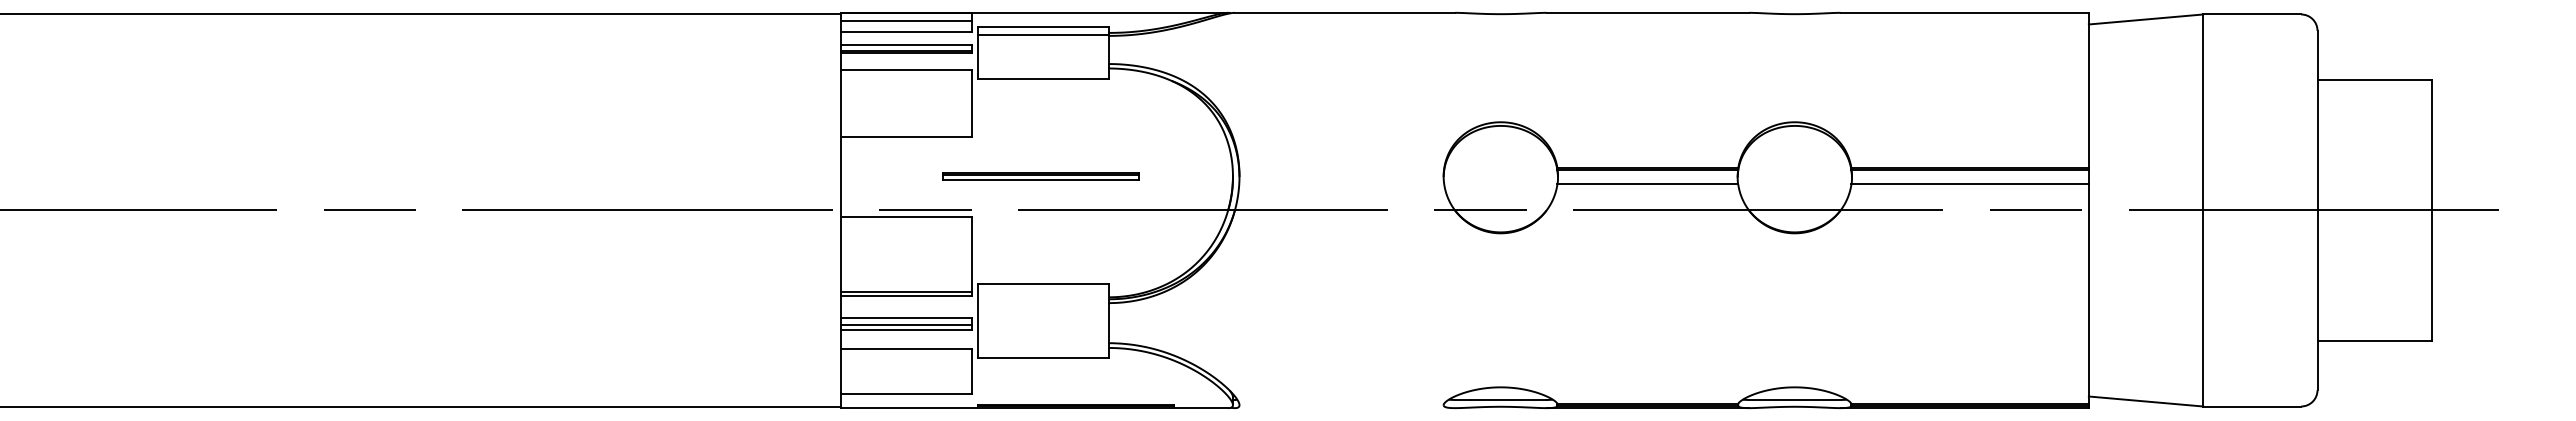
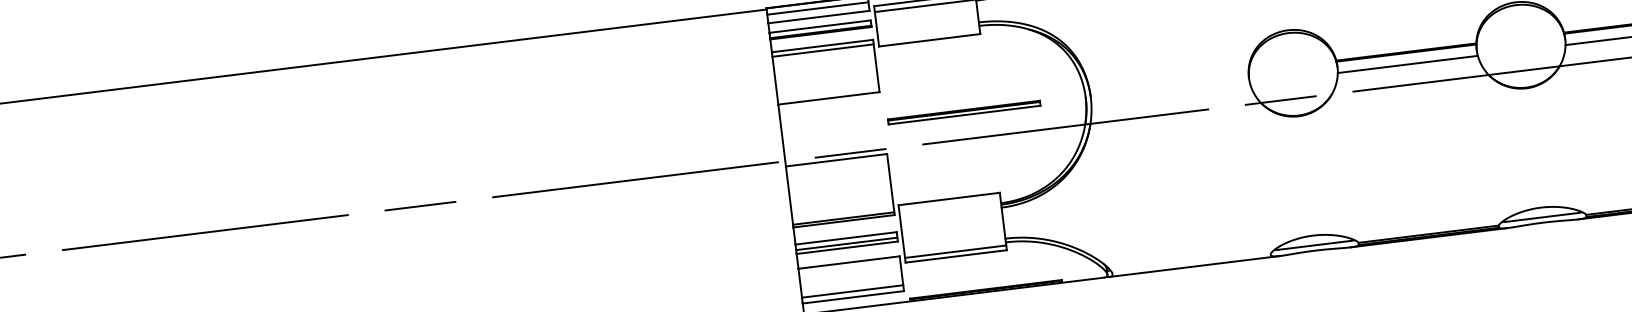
line: (905, 75) -> (822, 50), added
part: (1040, 176) -> (963, 112), moved
line: (1043, 351) -> (955, 251), added
line: (905, 386) -> (852, 291), added
line: (1344, 408) -> (1194, 266), added

